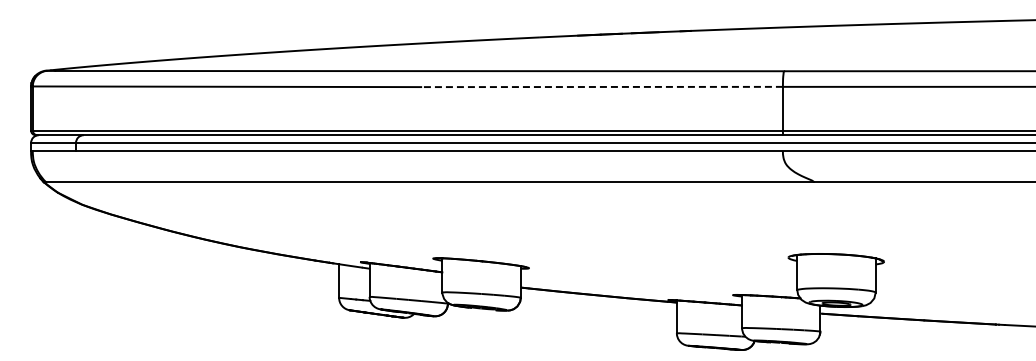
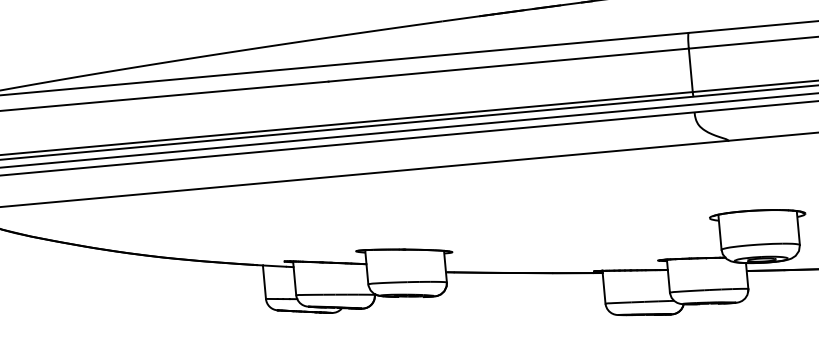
line: (602, 86) -> (509, 64), dashed -> solid

